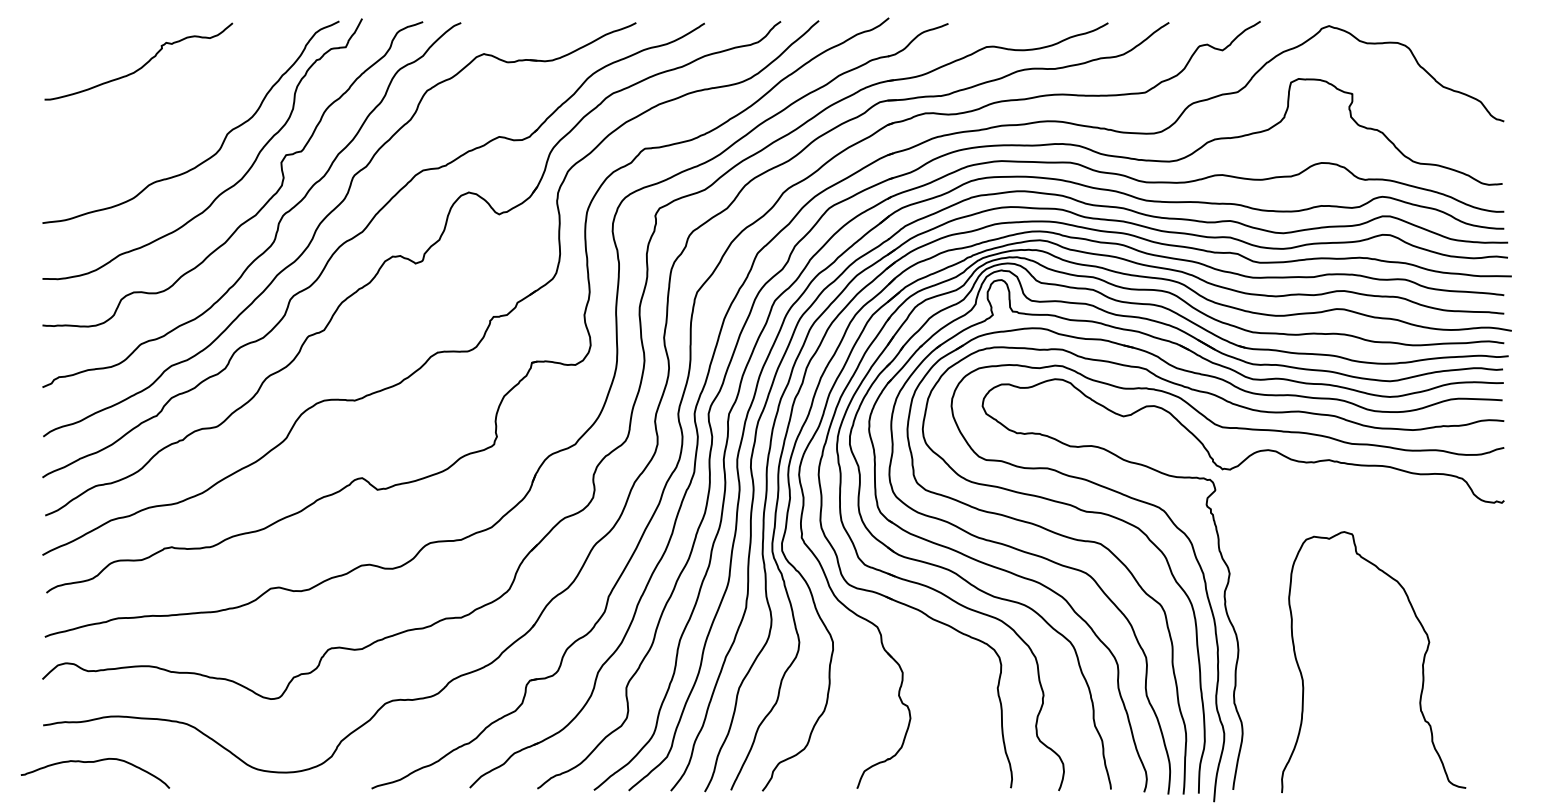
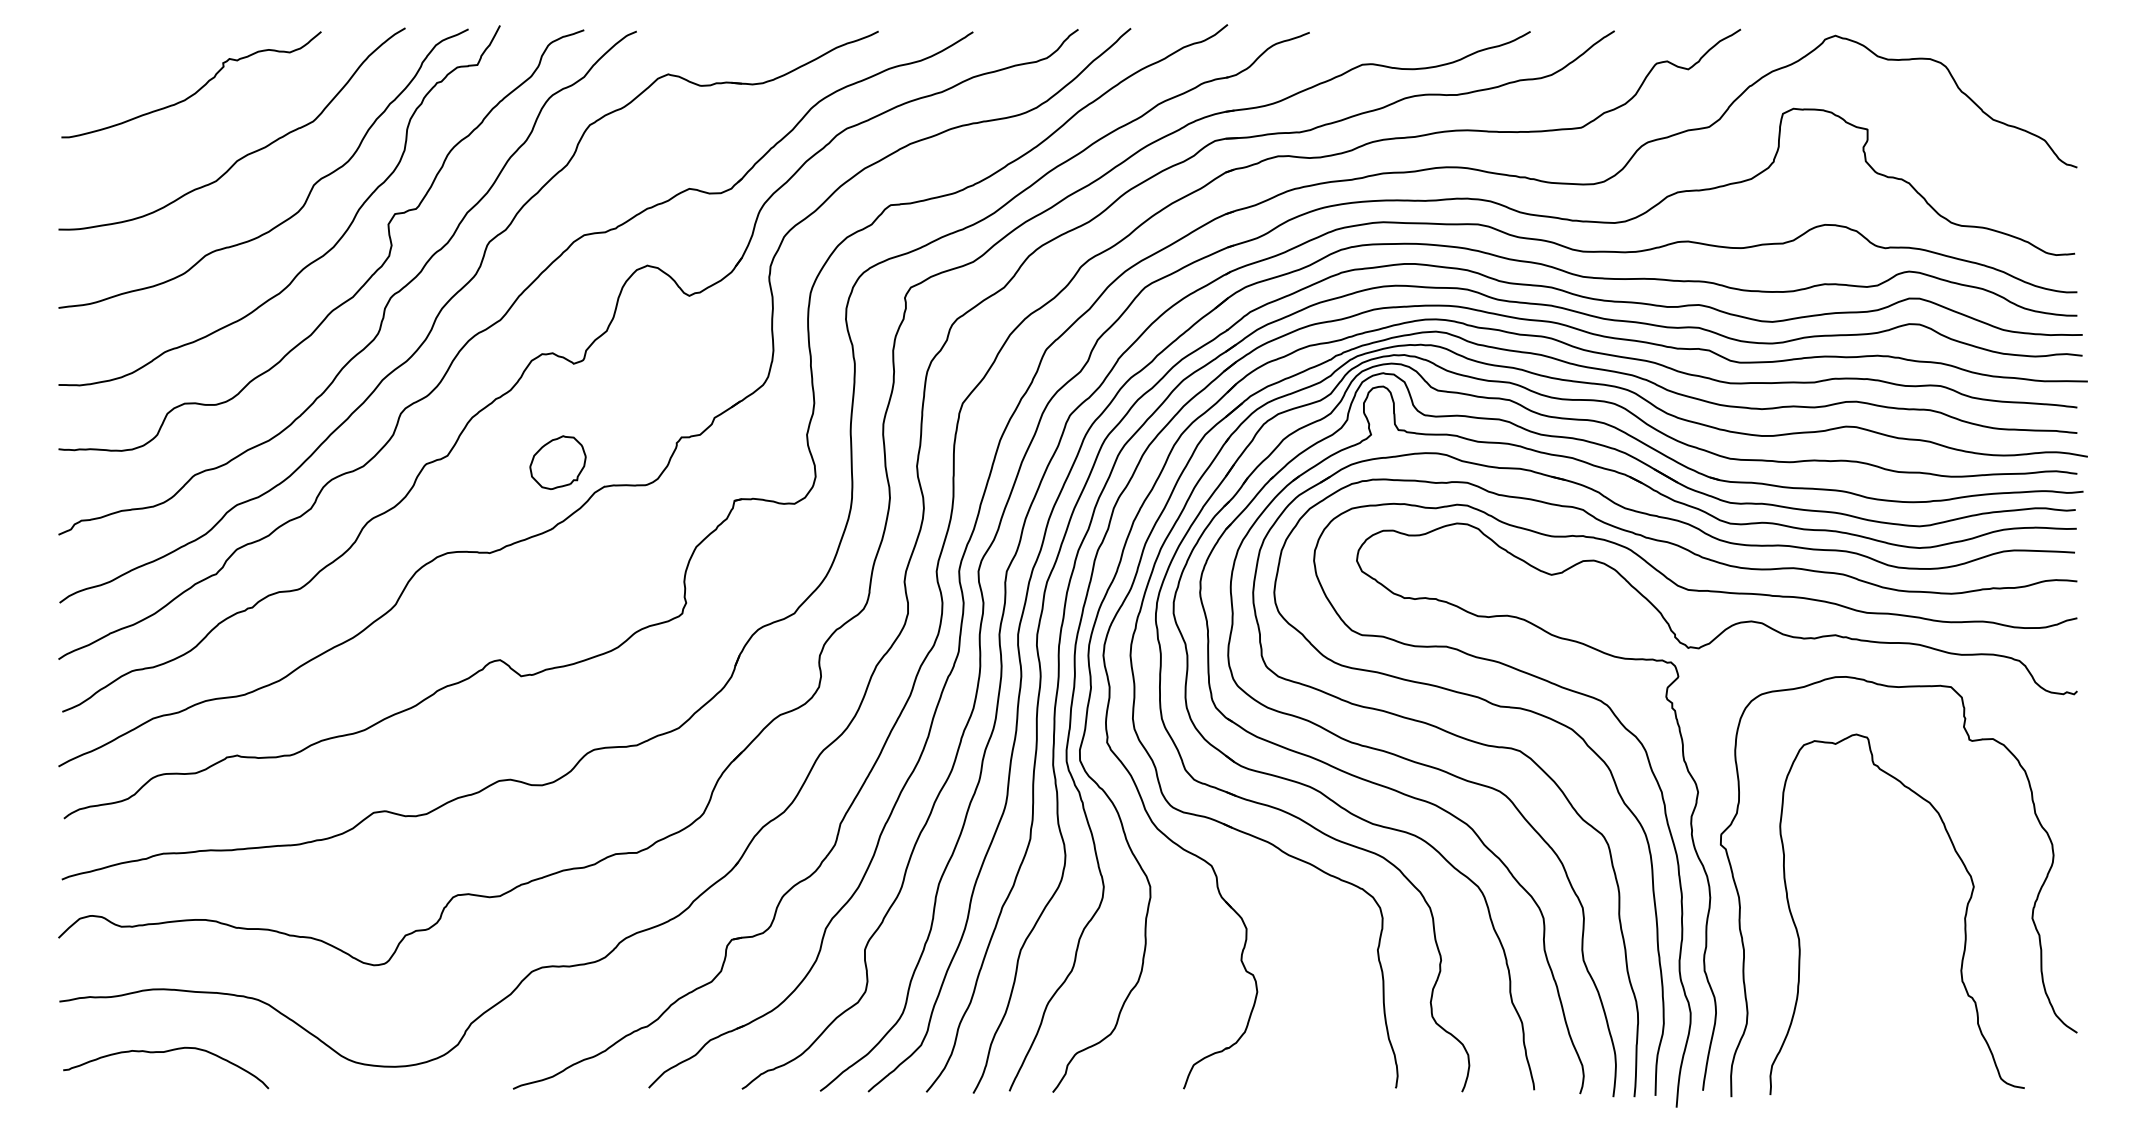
curve: (176, 112) -> (243, 155), added
part: (404, 335) -> (558, 463), added
curve: (1471, 657) -> (2032, 907), added
curve: (95, 762) -> (166, 1052), moved

